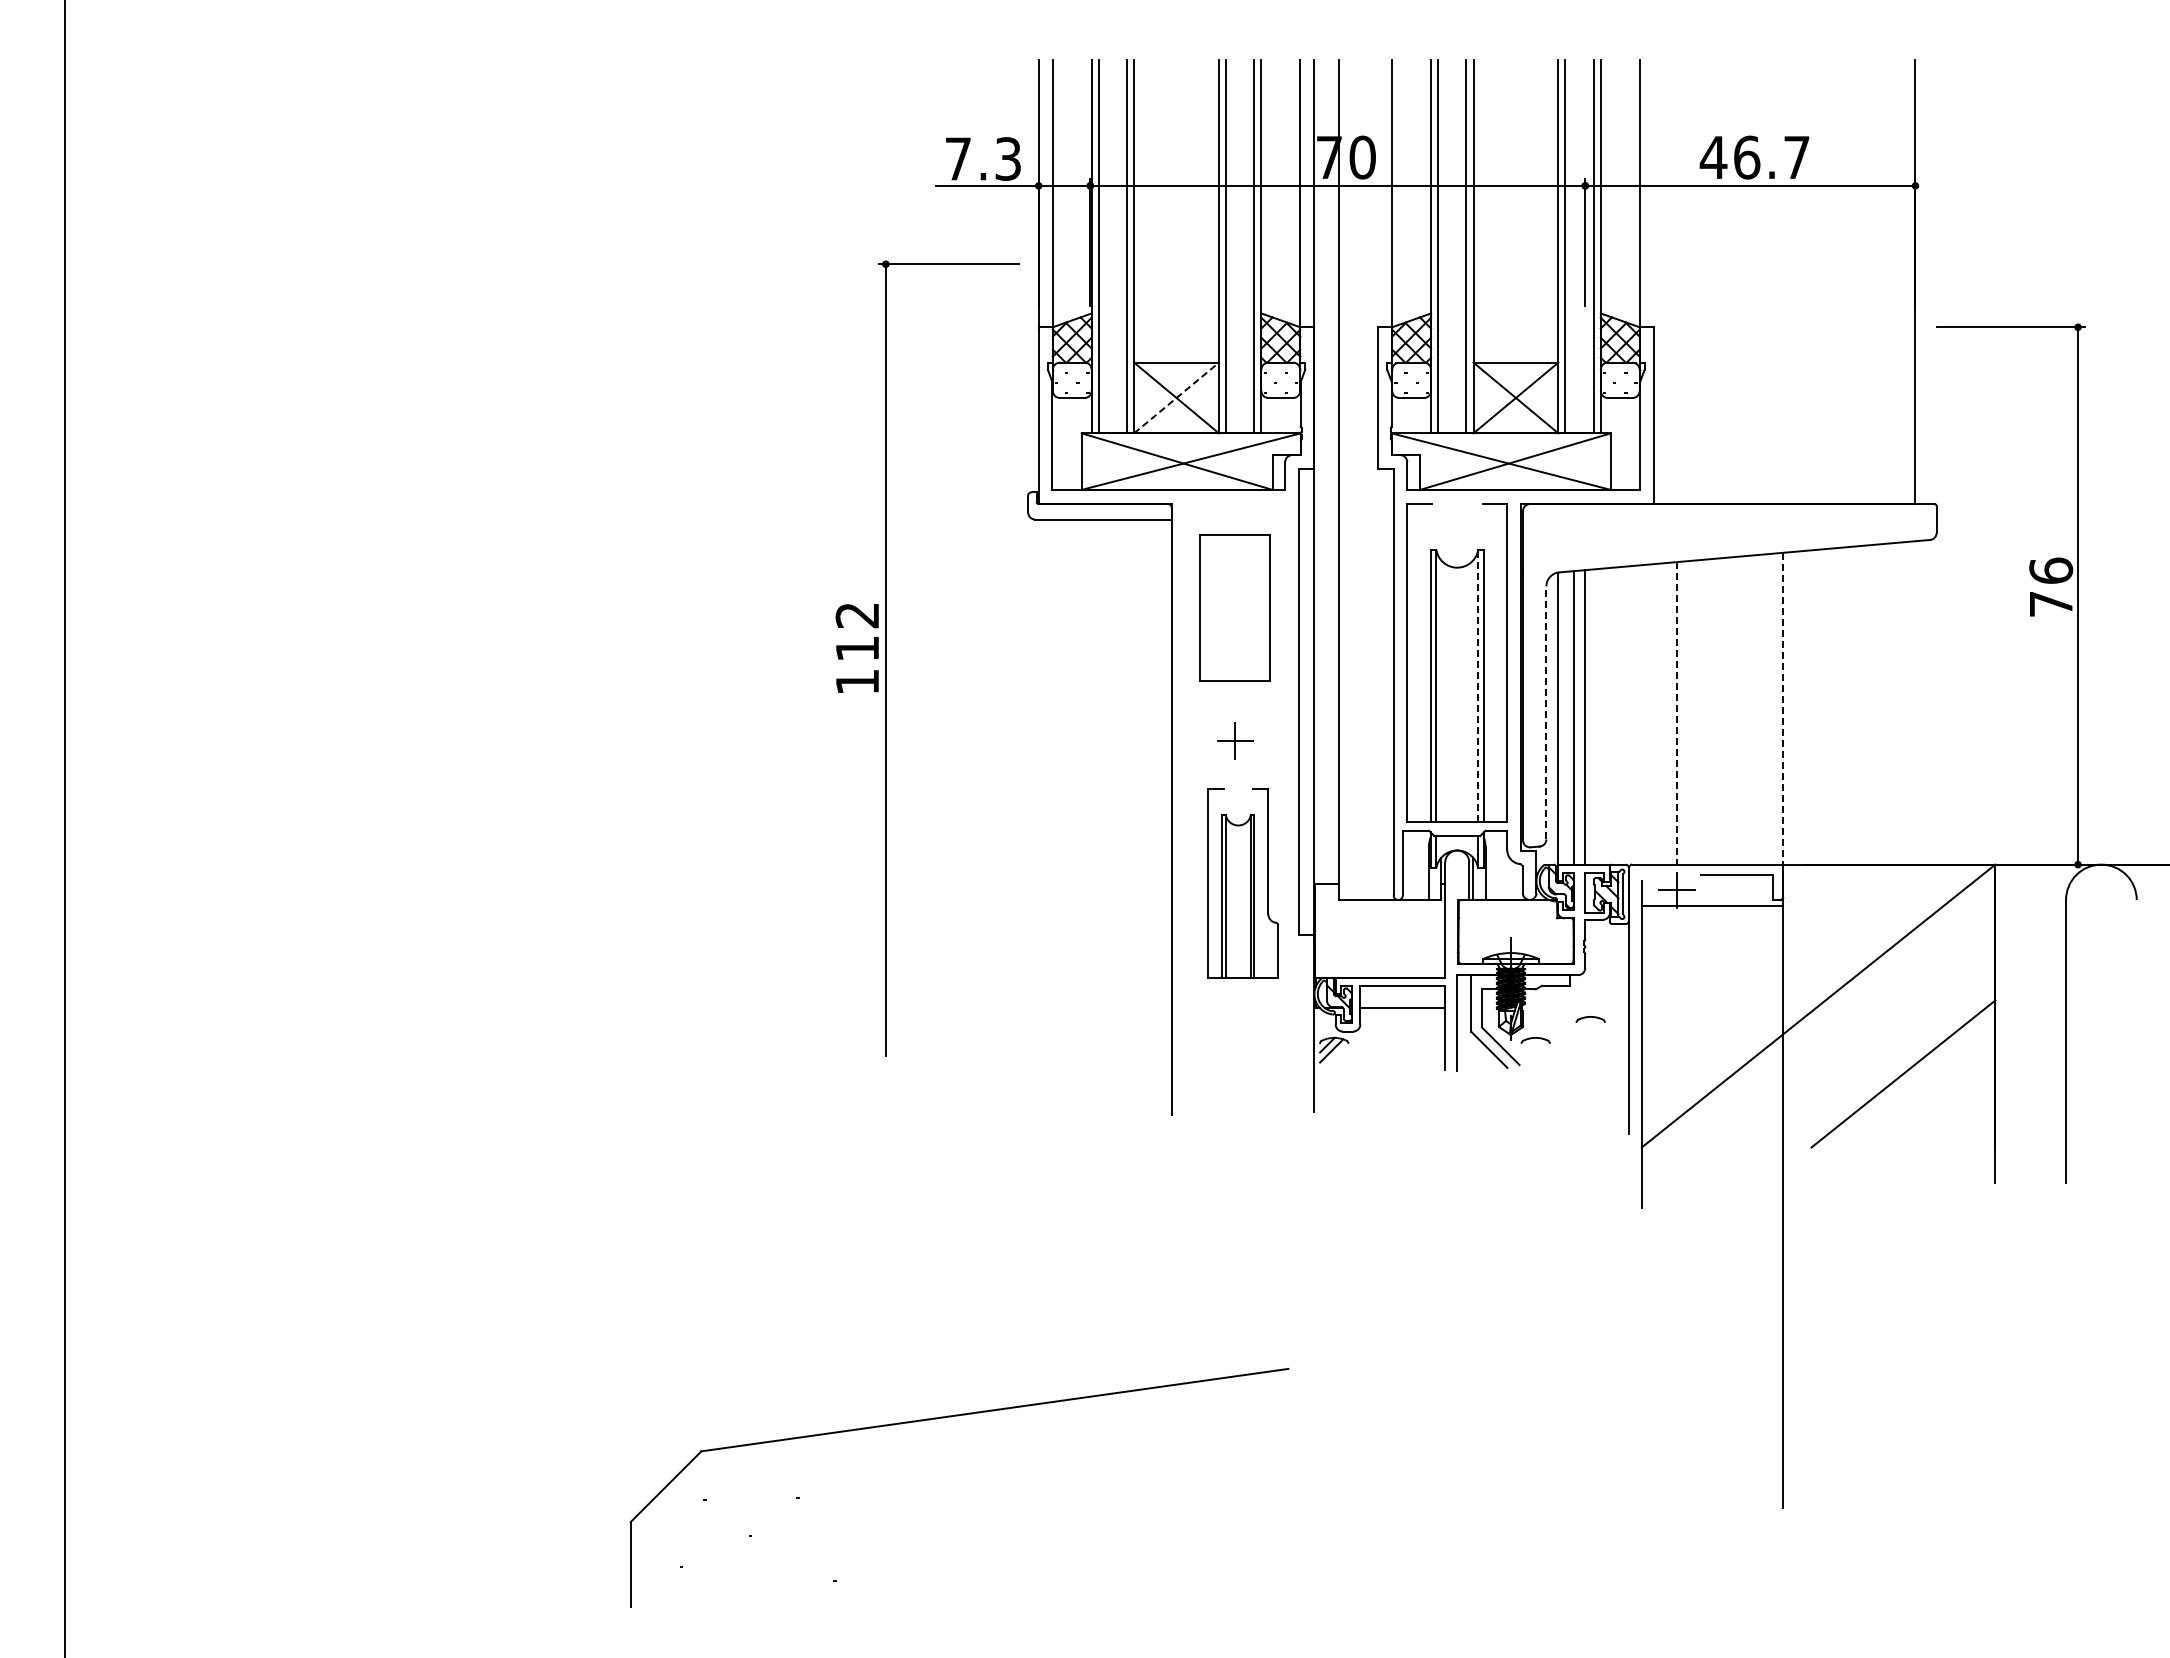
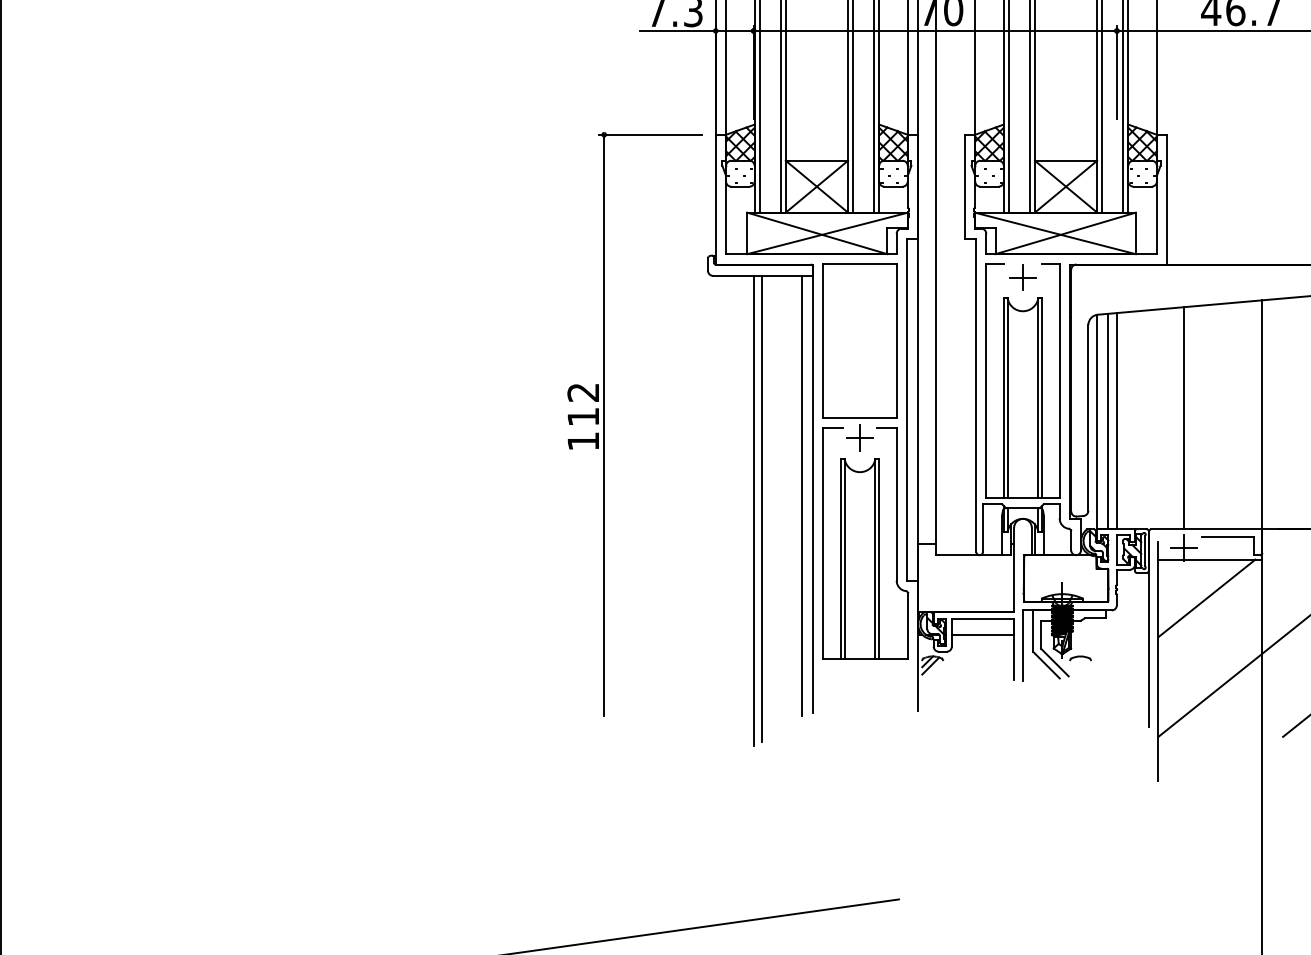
line: (1176, 397) -> (816, 186), dashed -> solid
part: (1457, 521) -> (1023, 277), added
part: (1234, 608) -> (859, 341), size x1.43
part: (886, 658) -> (604, 424), moved
line: (1478, 685) -> (1038, 397), dashed -> solid
line: (1783, 709) -> (1262, 415), dashed -> solid
line: (1546, 712) -> (1088, 417), dashed -> solid
line: (1677, 713) -> (1184, 418), dashed -> solid
line: (1156, 819) -> (802, 496), added
line: (1101, 836) -> (761, 508), added
line: (1090, 839) -> (753, 510), added
part: (1242, 883) -> (865, 543), size x1.67
line: (1707, 958) -> (1206, 598), added
part: (1590, 1019) -> (1120, 642), removed

